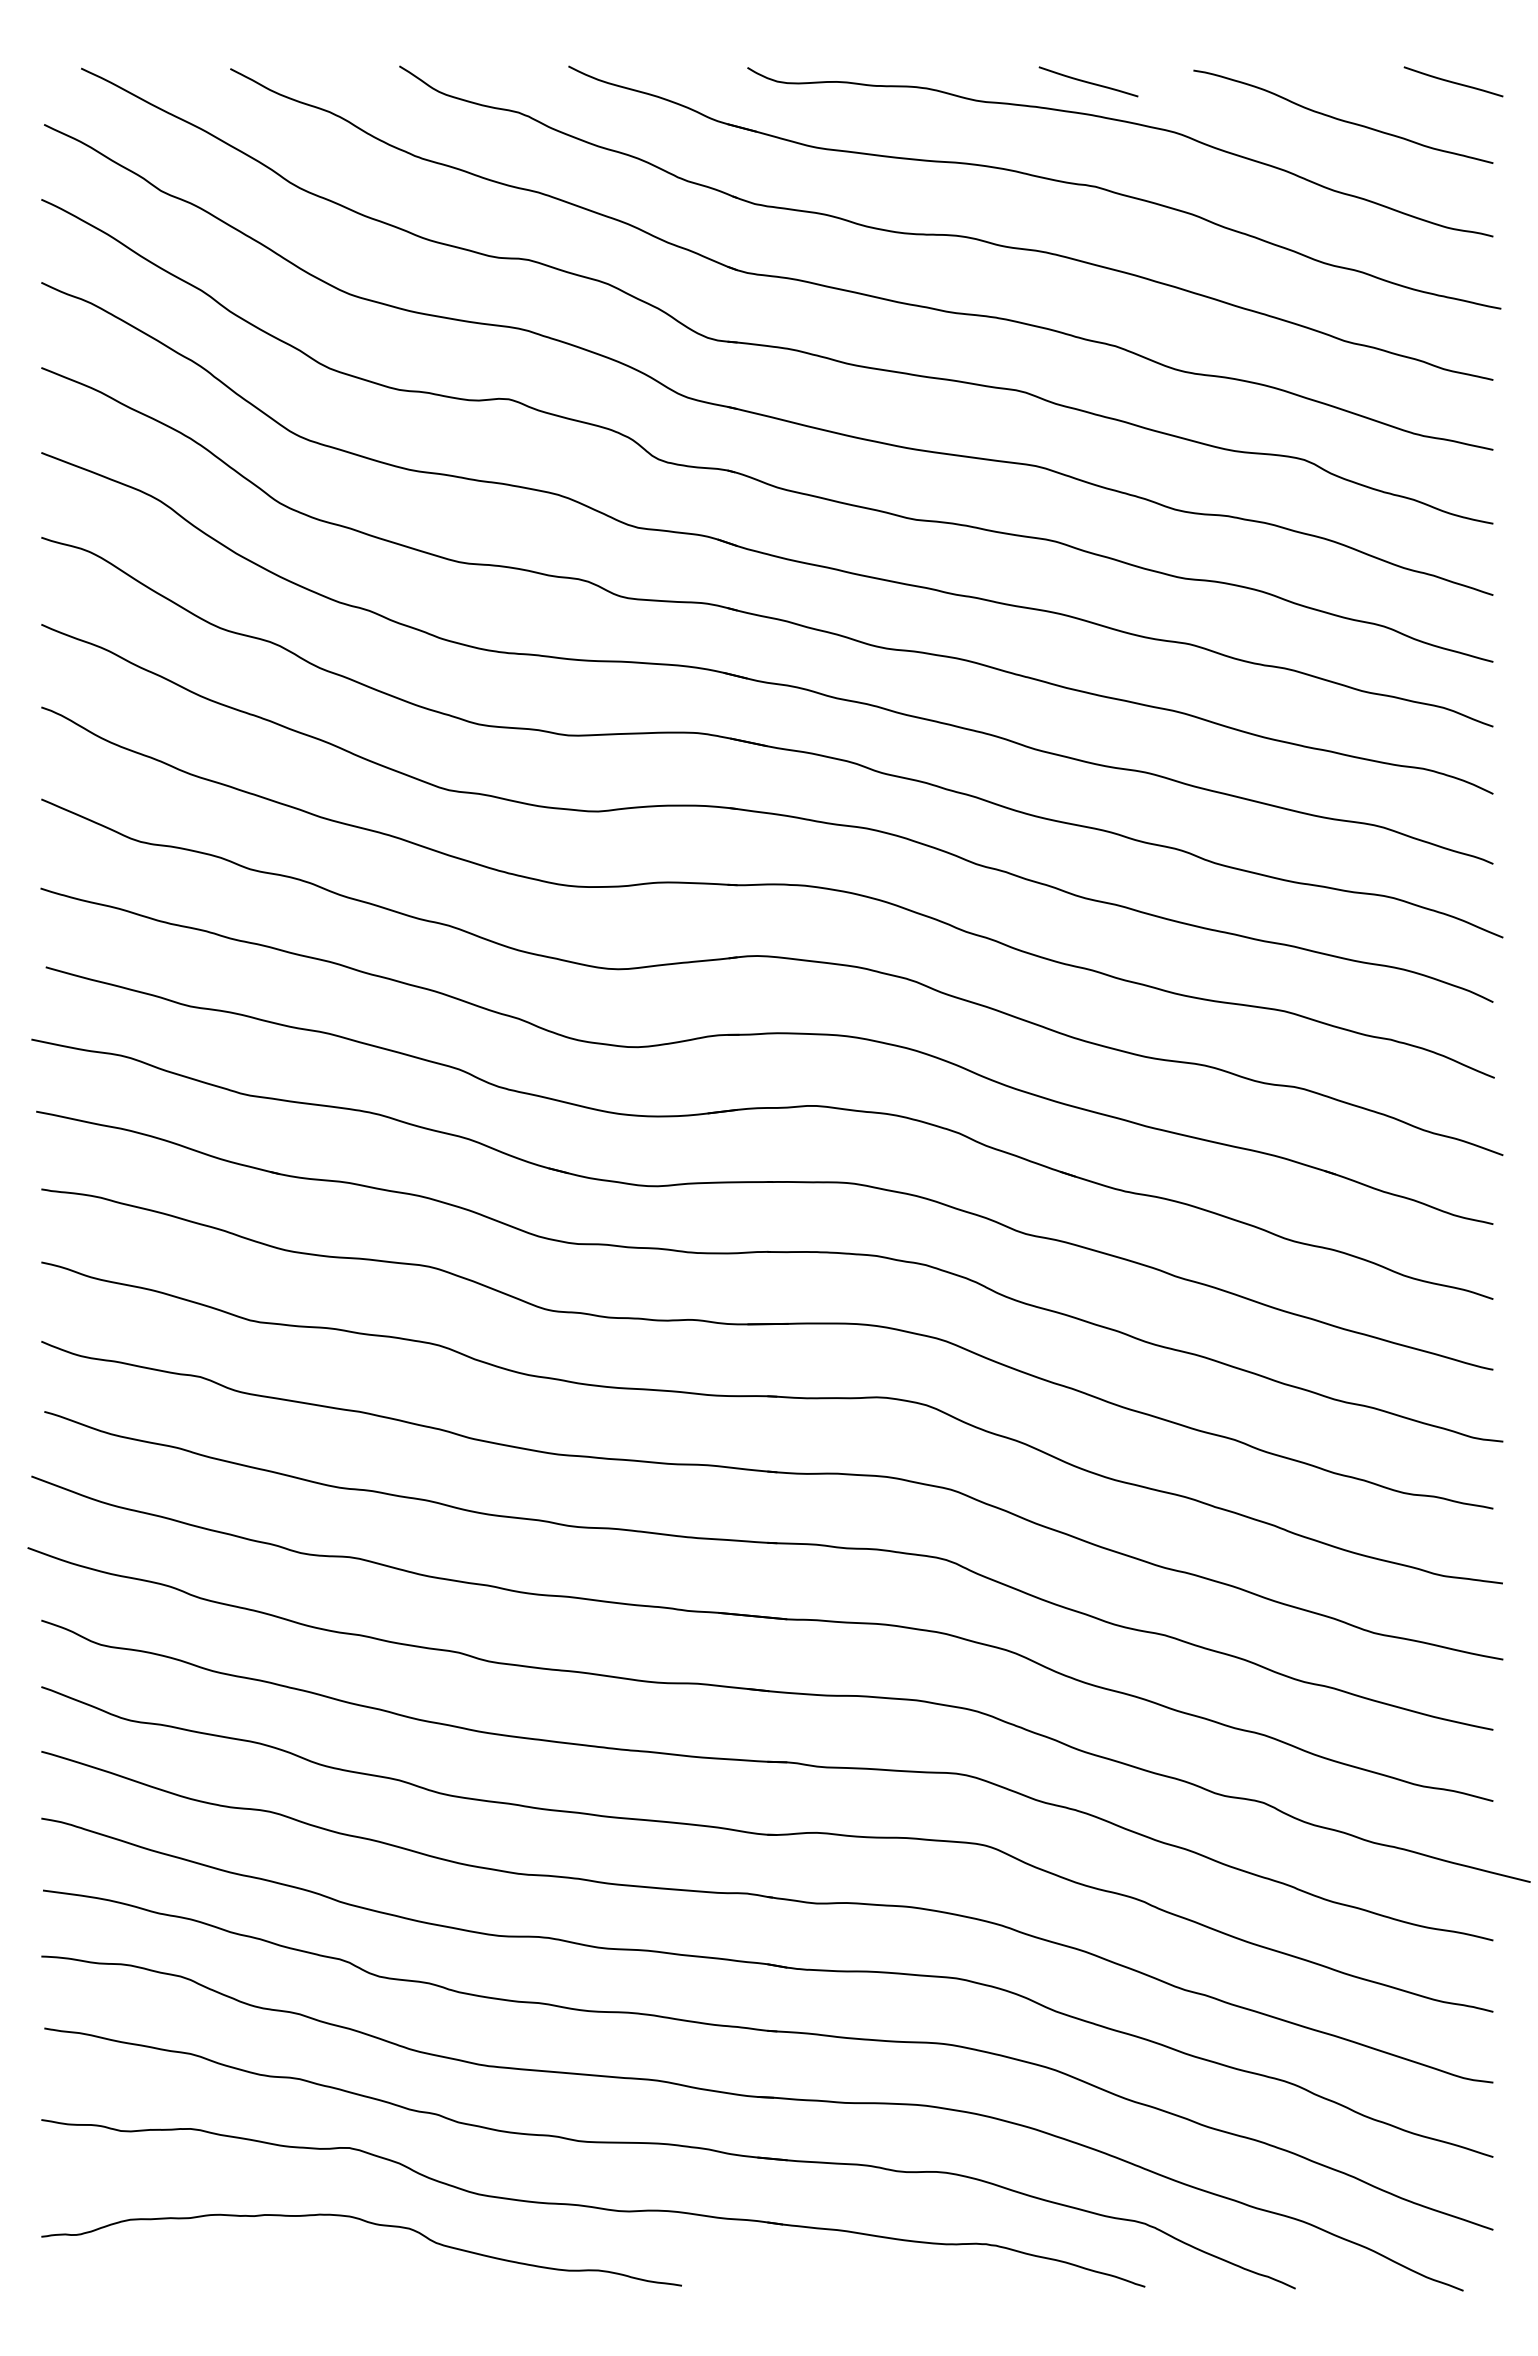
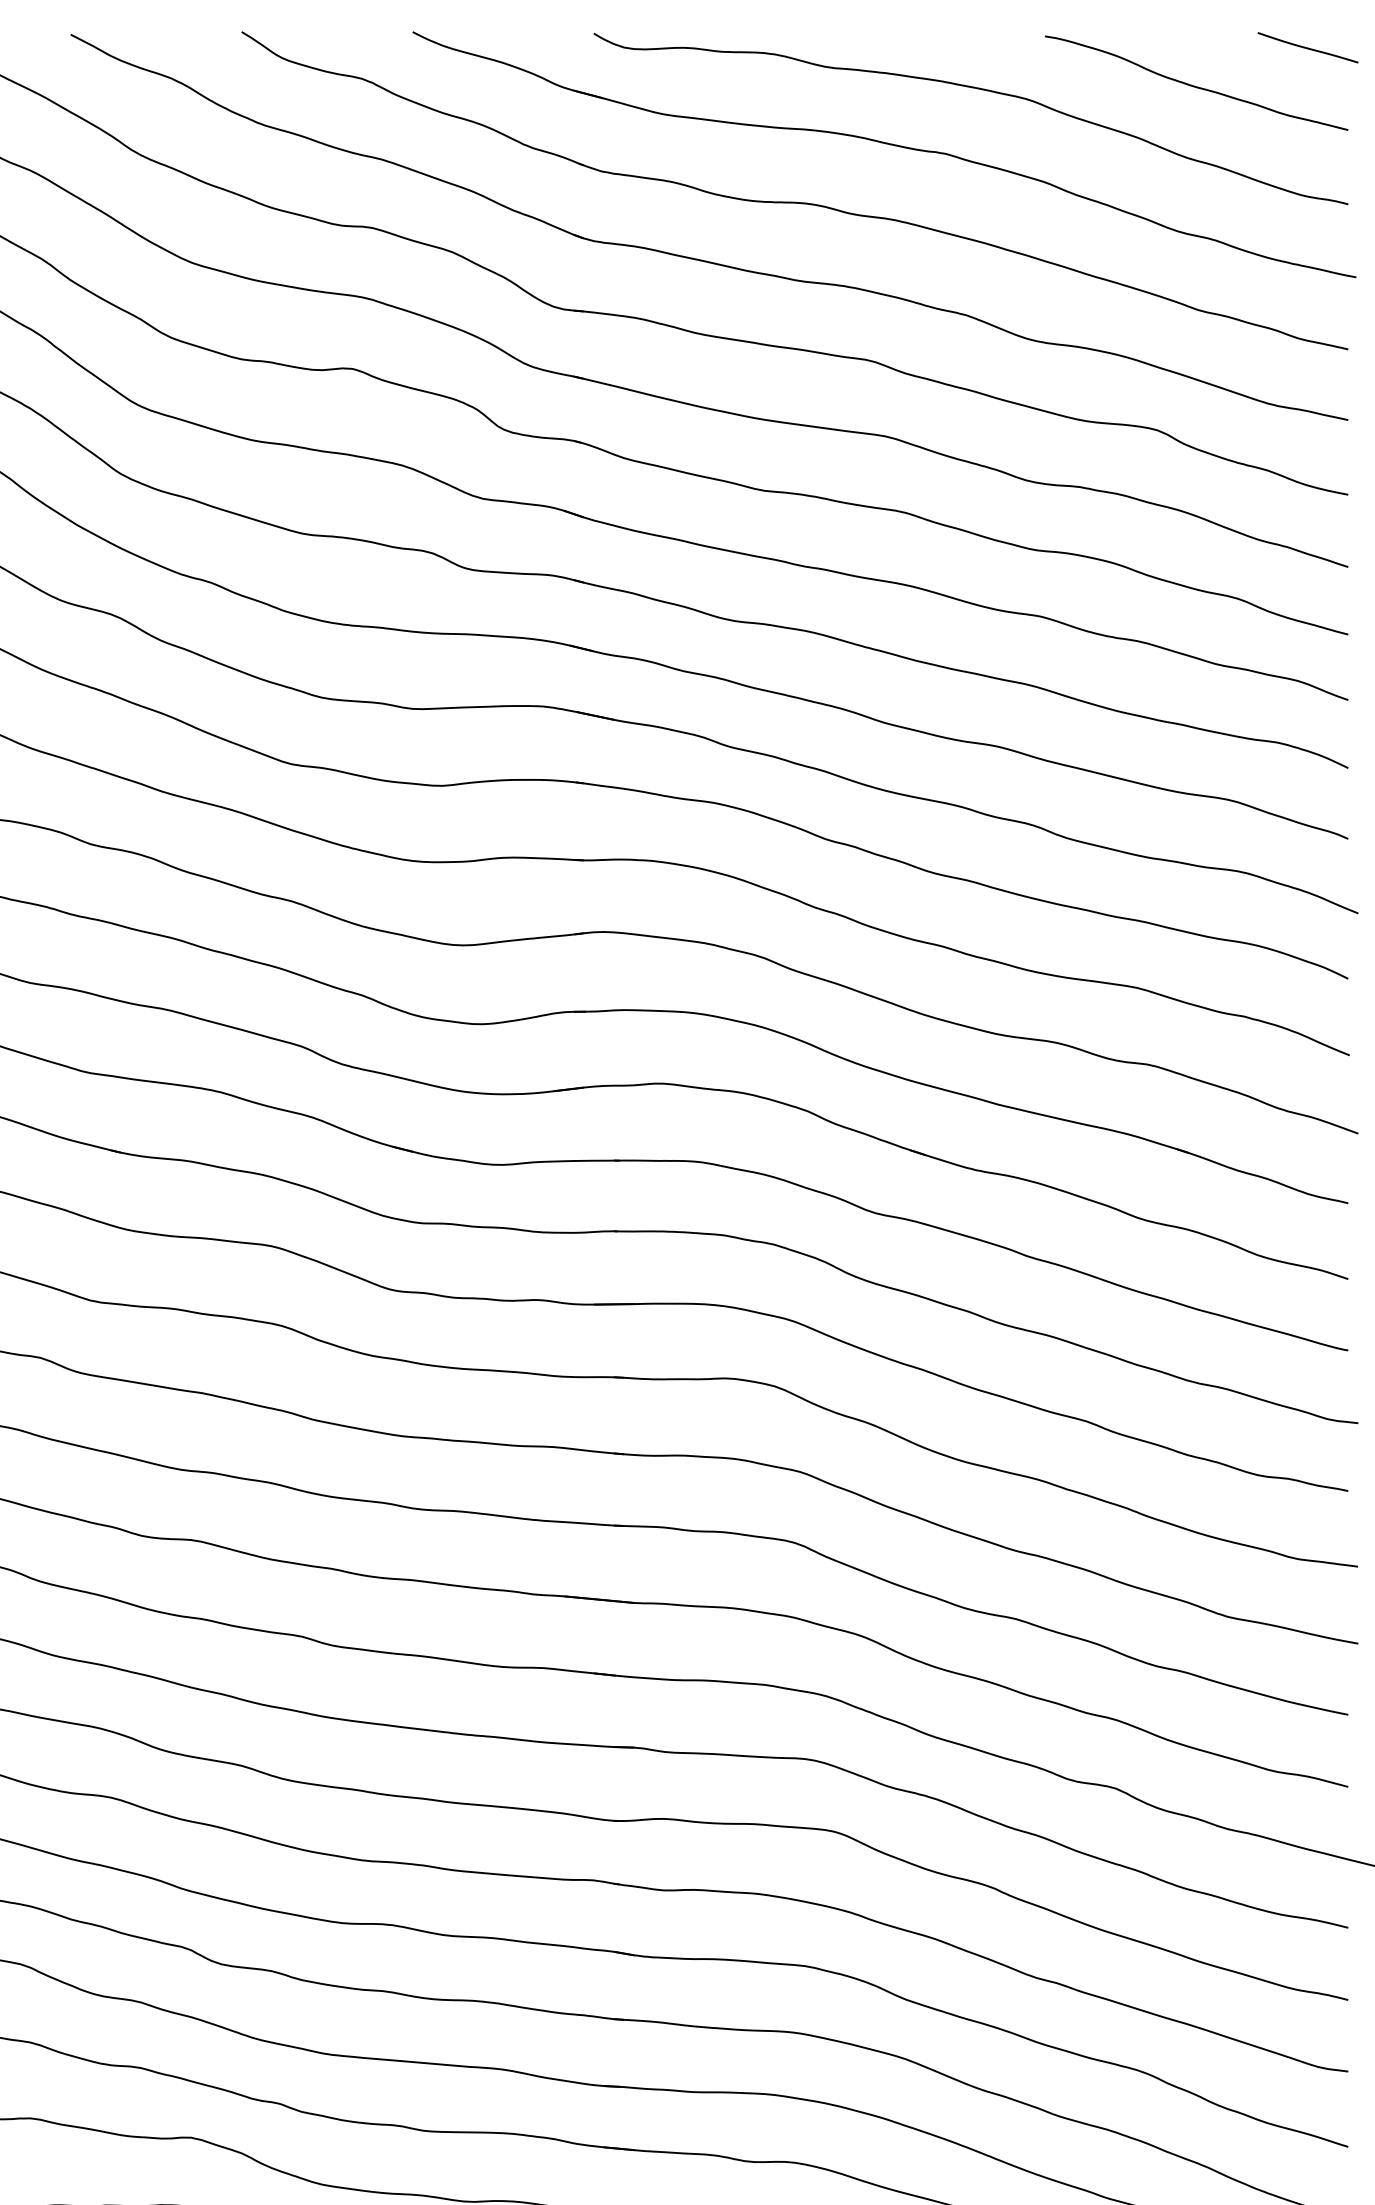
curve: (1088, 81) -> (938, 47), removed

